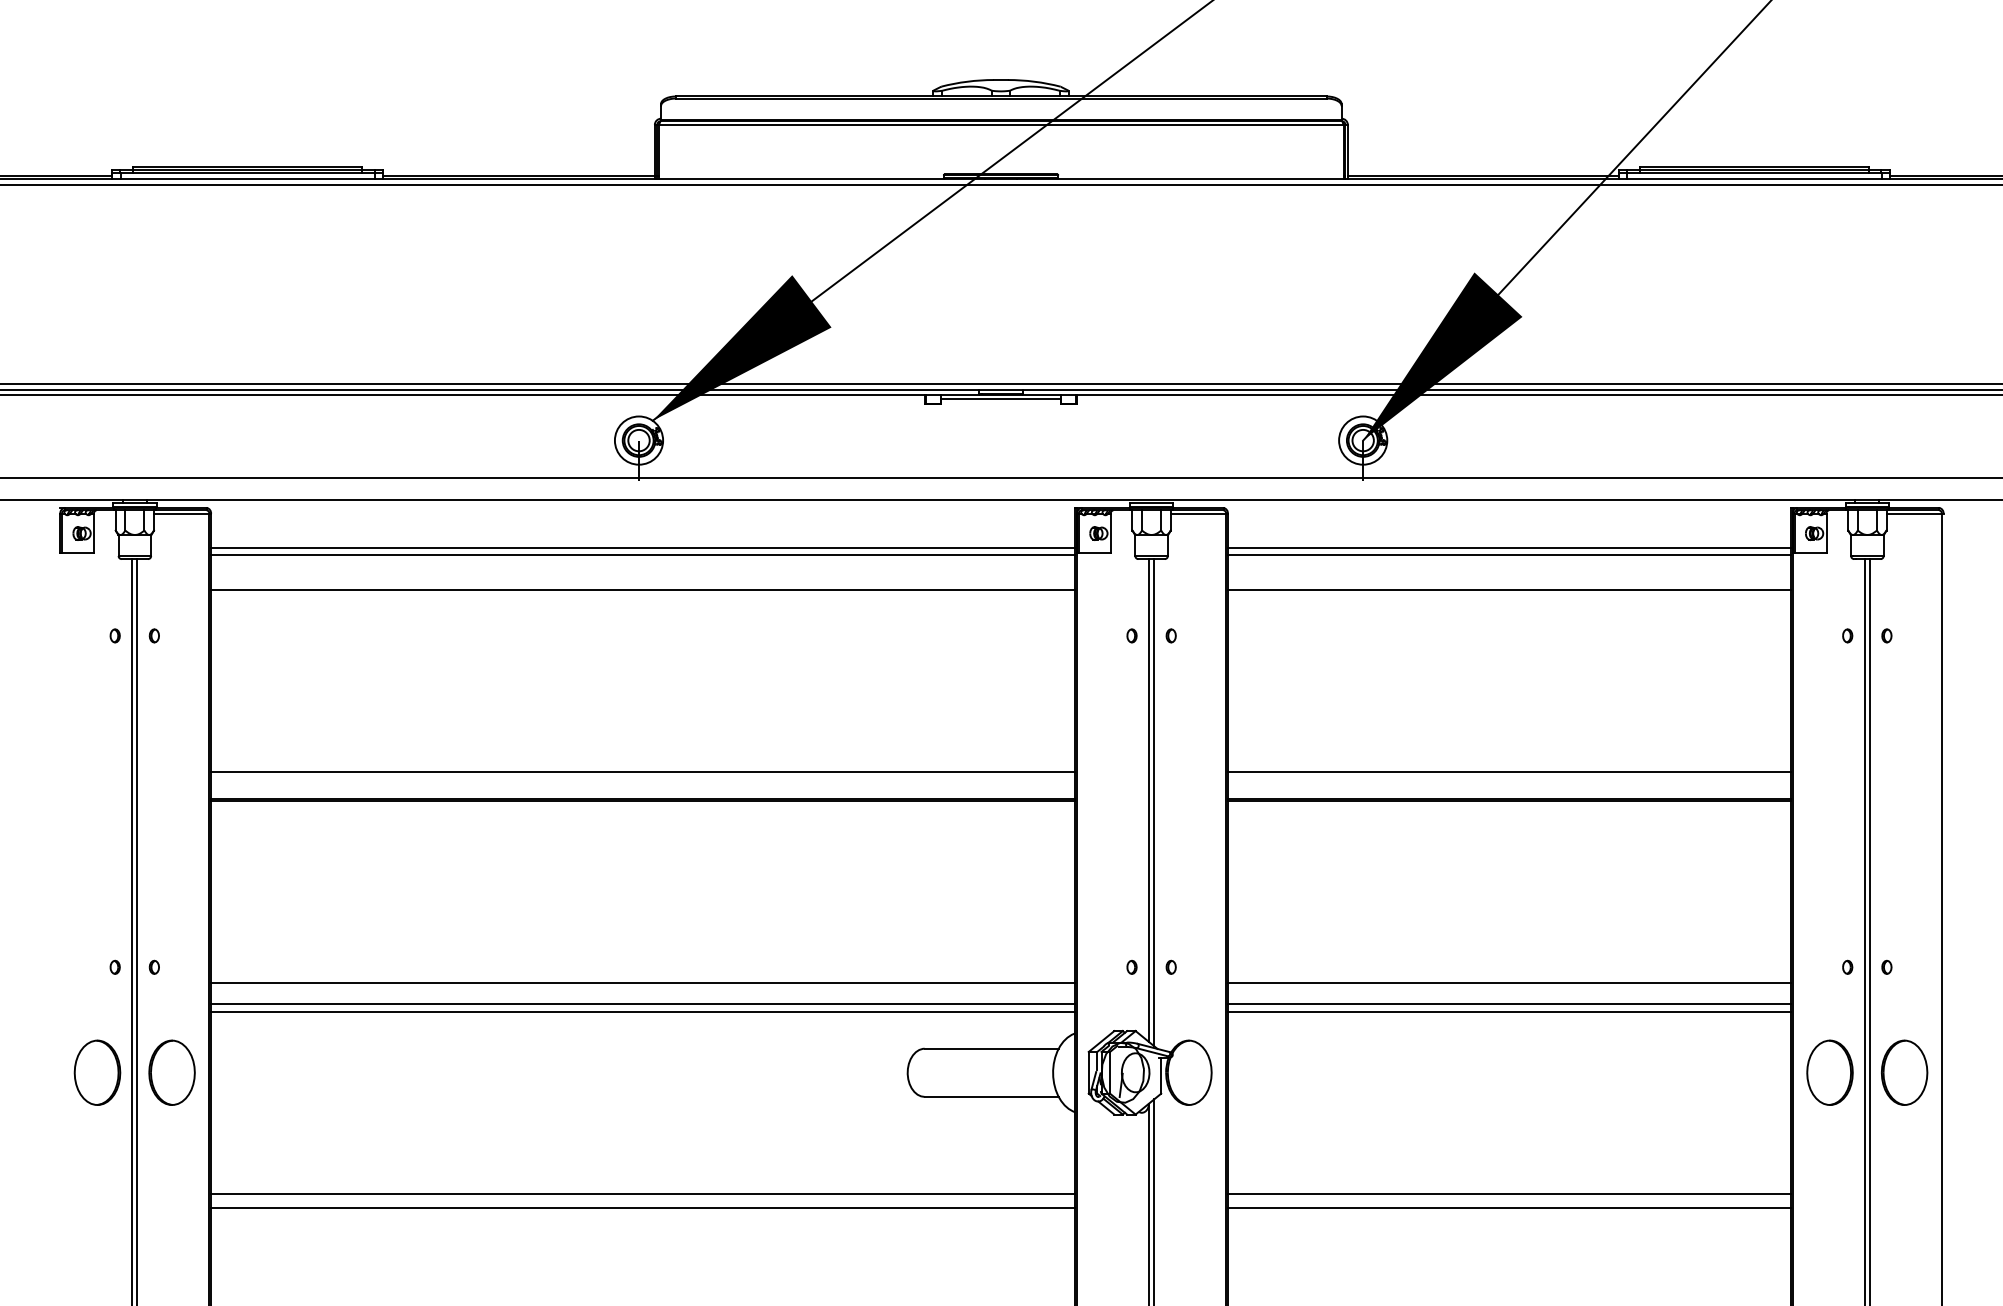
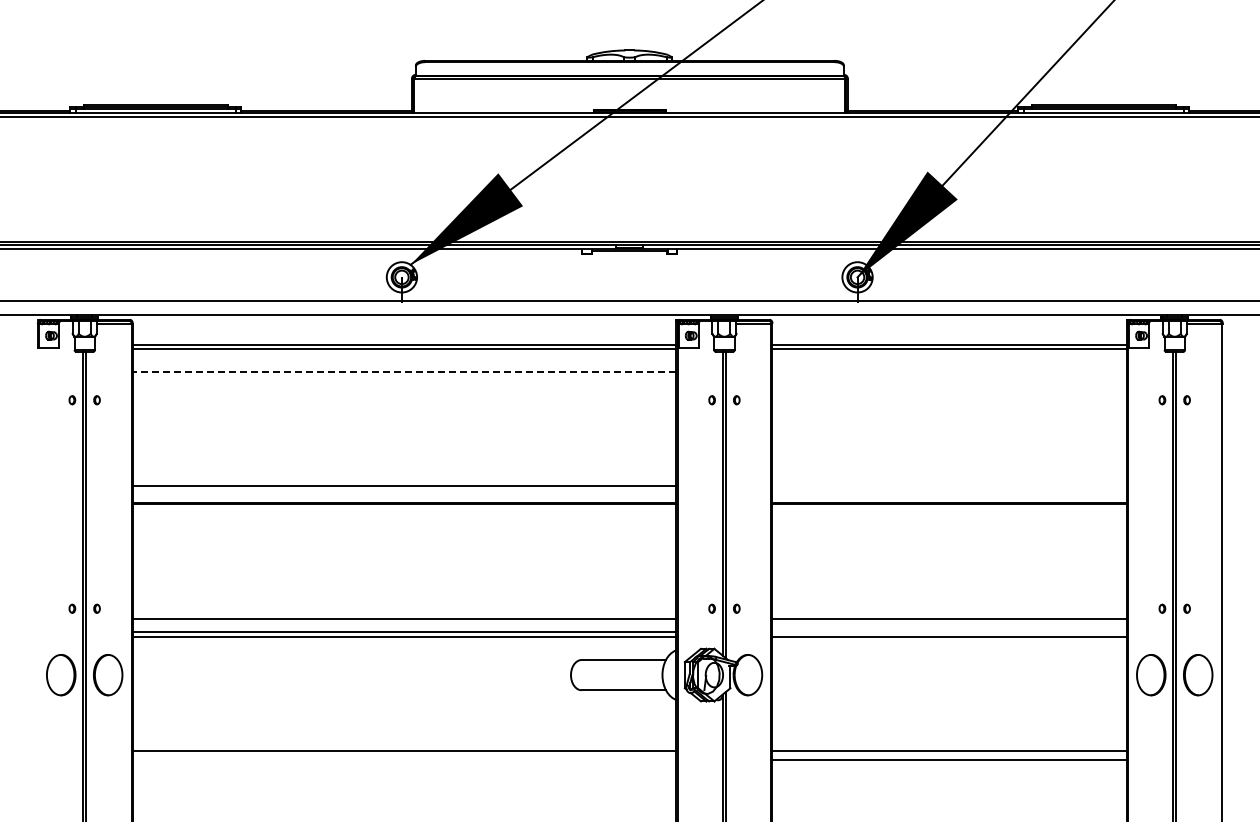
line: (643, 590) -> (404, 371), solid -> dashed
line: (1509, 590) -> (949, 371), removed
line: (1509, 771) -> (949, 485), removed
line: (1509, 1003) -> (949, 631), removed
line: (643, 1208) -> (404, 760), removed

